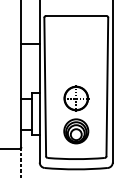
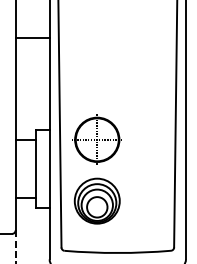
part: (76, 114) -> (97, 169), moved

